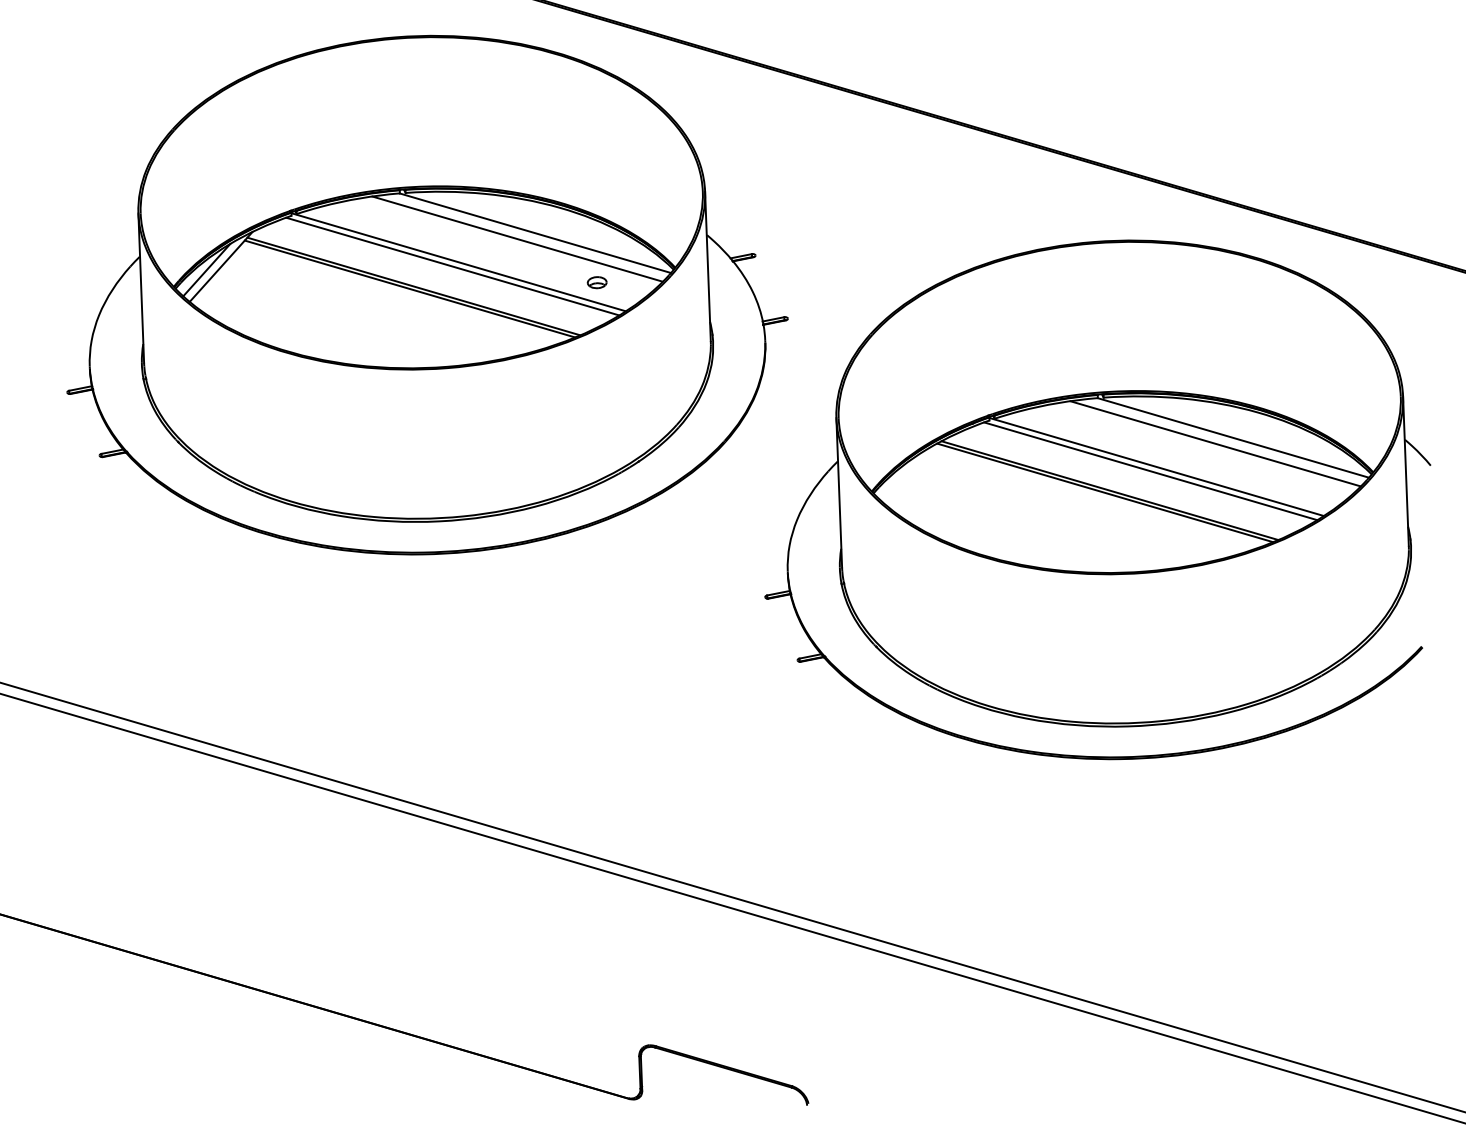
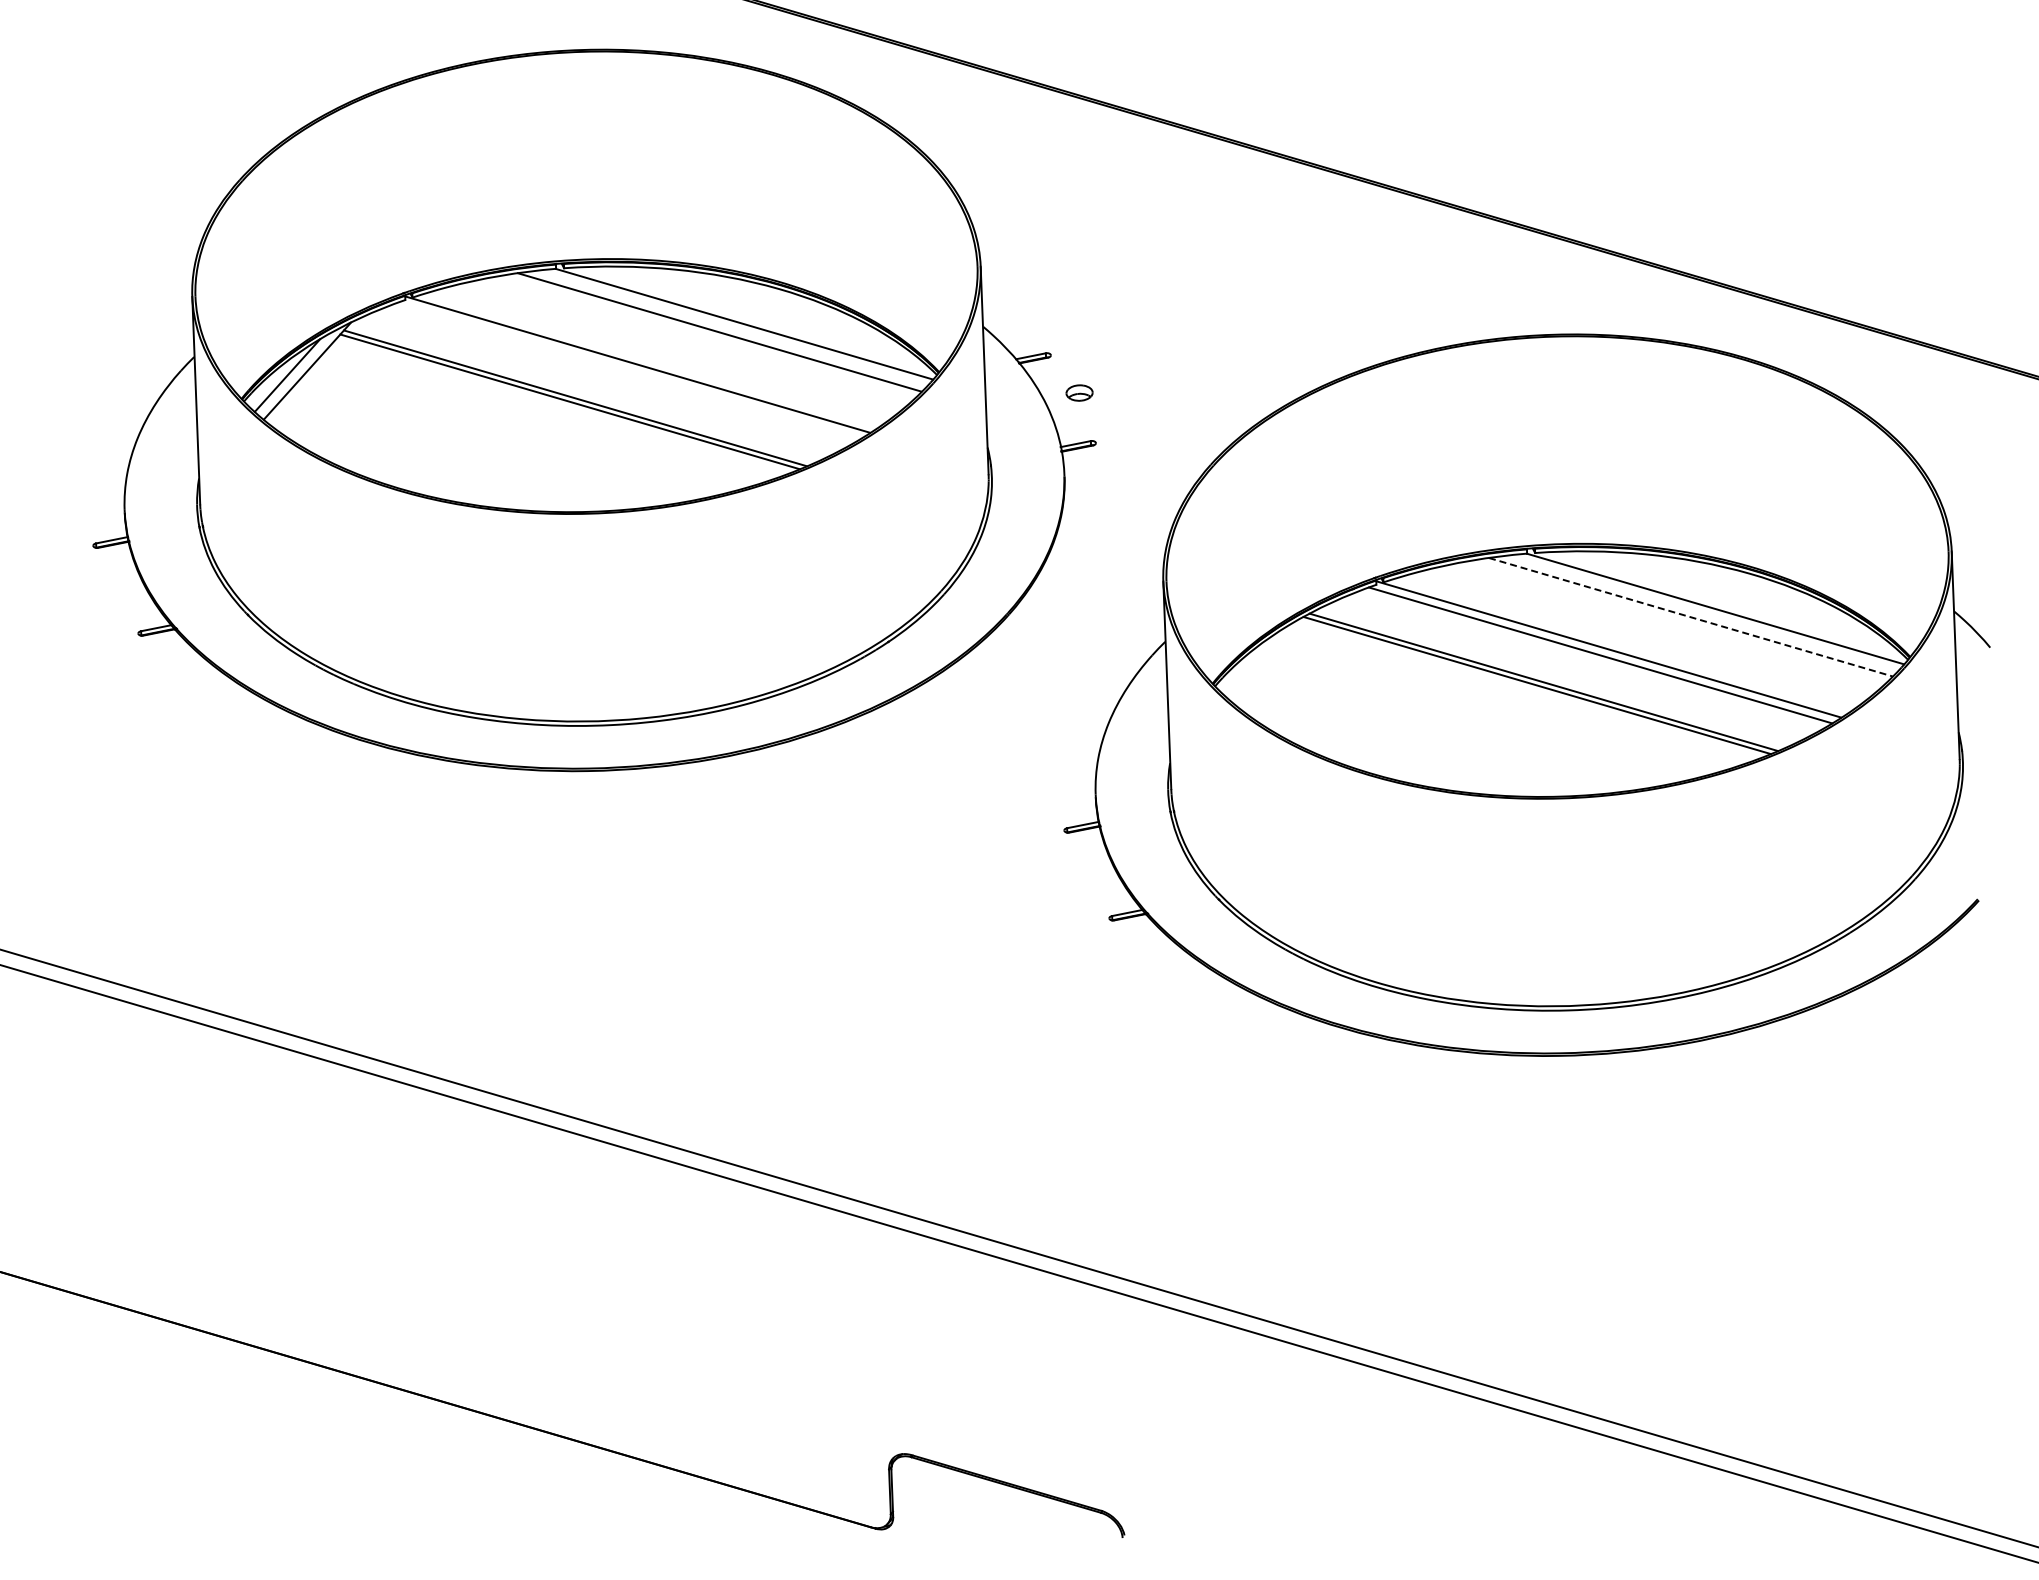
line: (452, 266) -> (629, 370), removed
part: (597, 282) -> (1079, 392), moved
line: (1216, 444) -> (1691, 617), solid -> dashed

